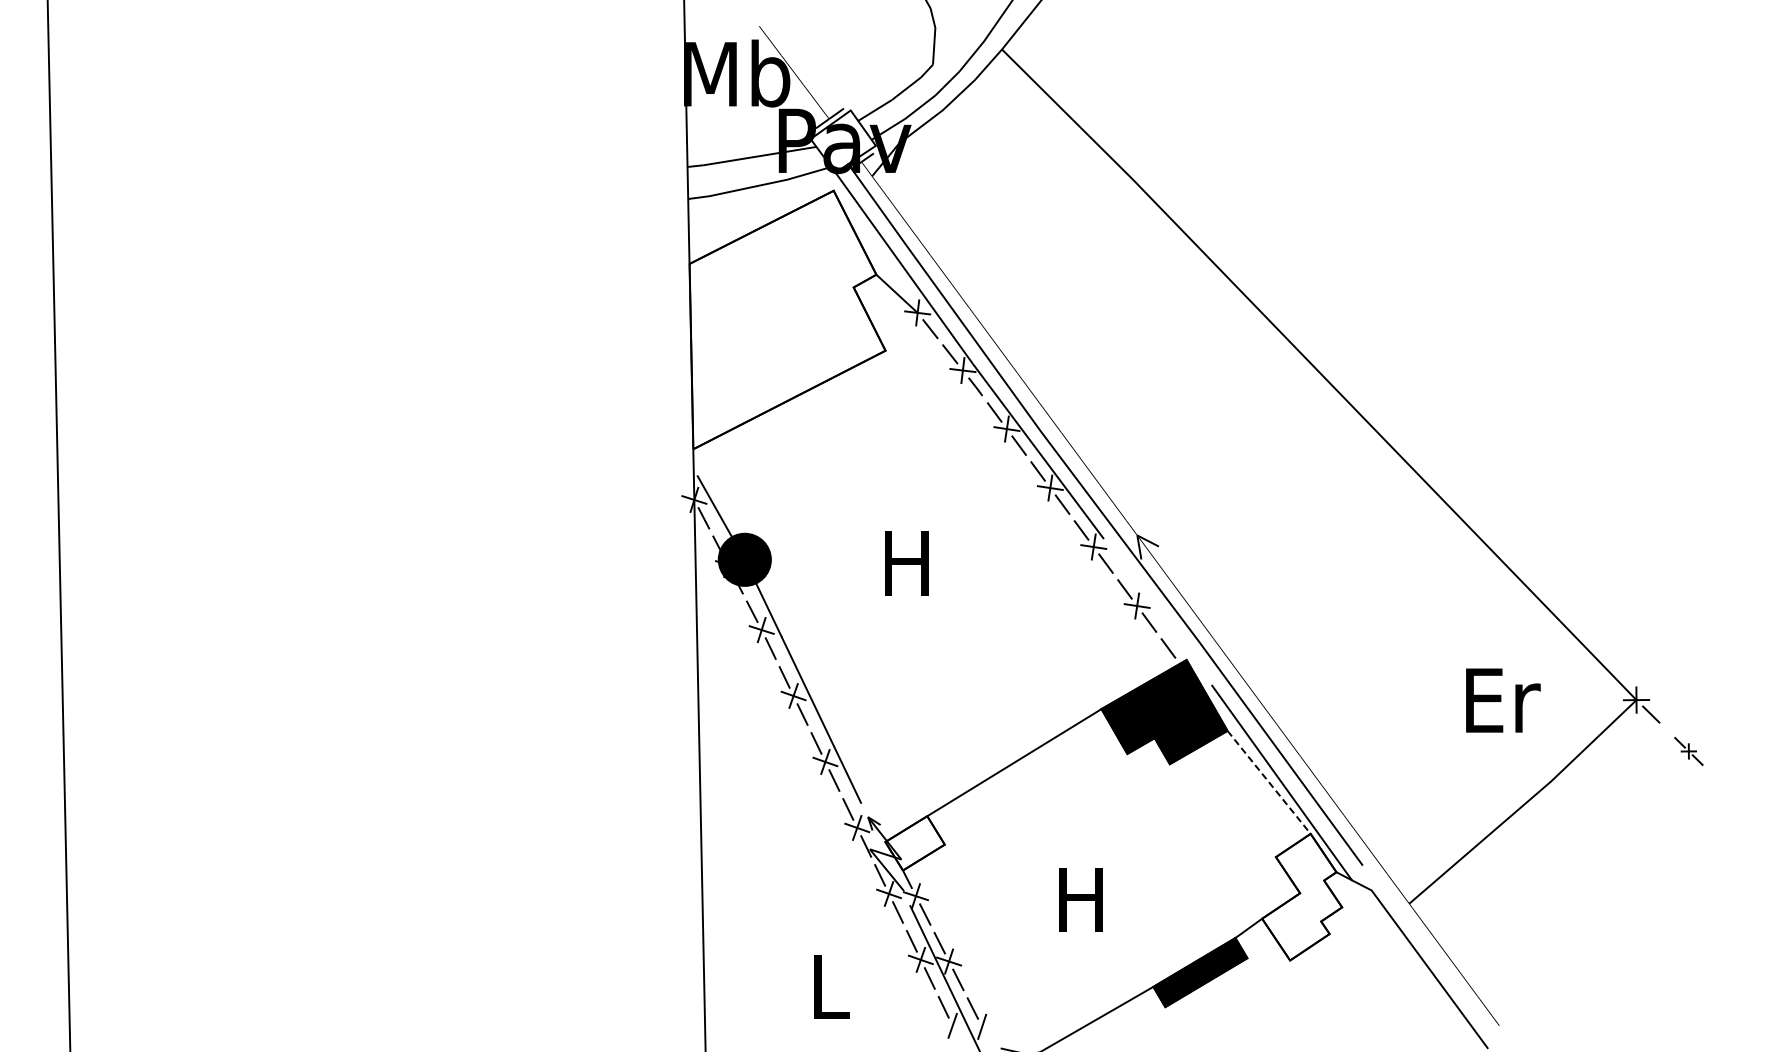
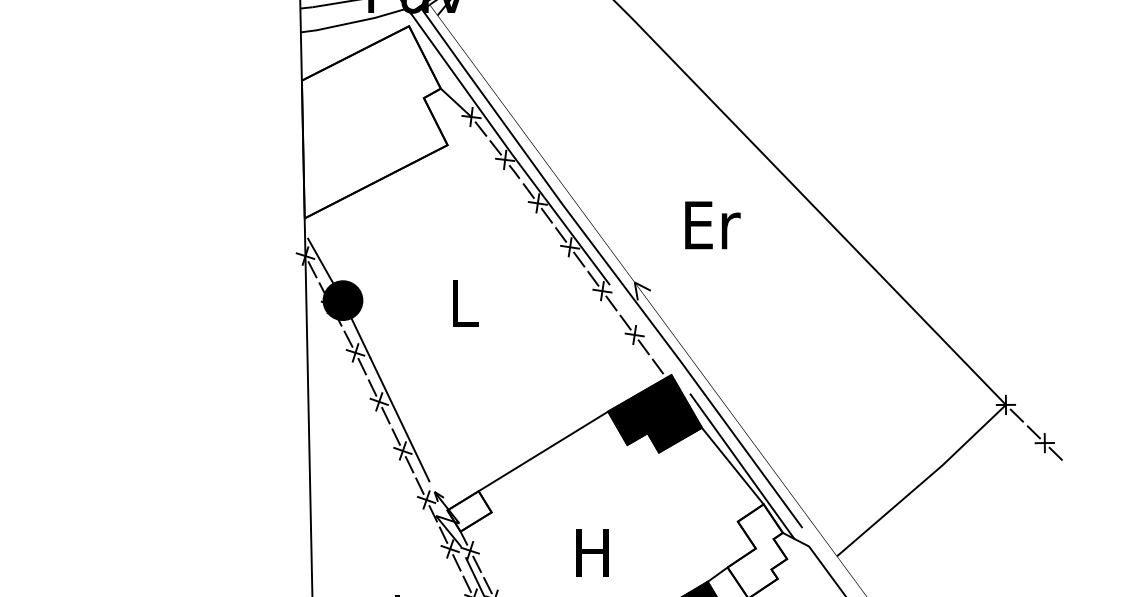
text: (906, 563) -> (463, 303), H -> L
text: (1503, 700) -> (713, 225), moved
part: (1688, 751) -> (1044, 443), size x1.67
line: (1269, 782) -> (733, 466), dashed -> solid

